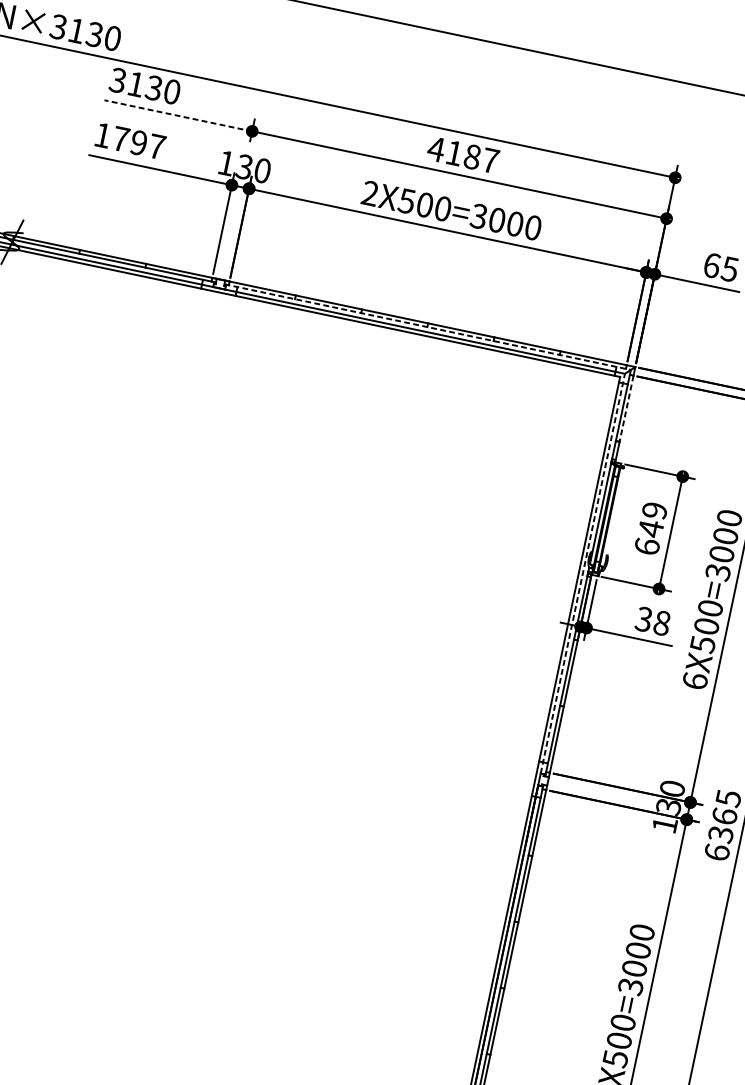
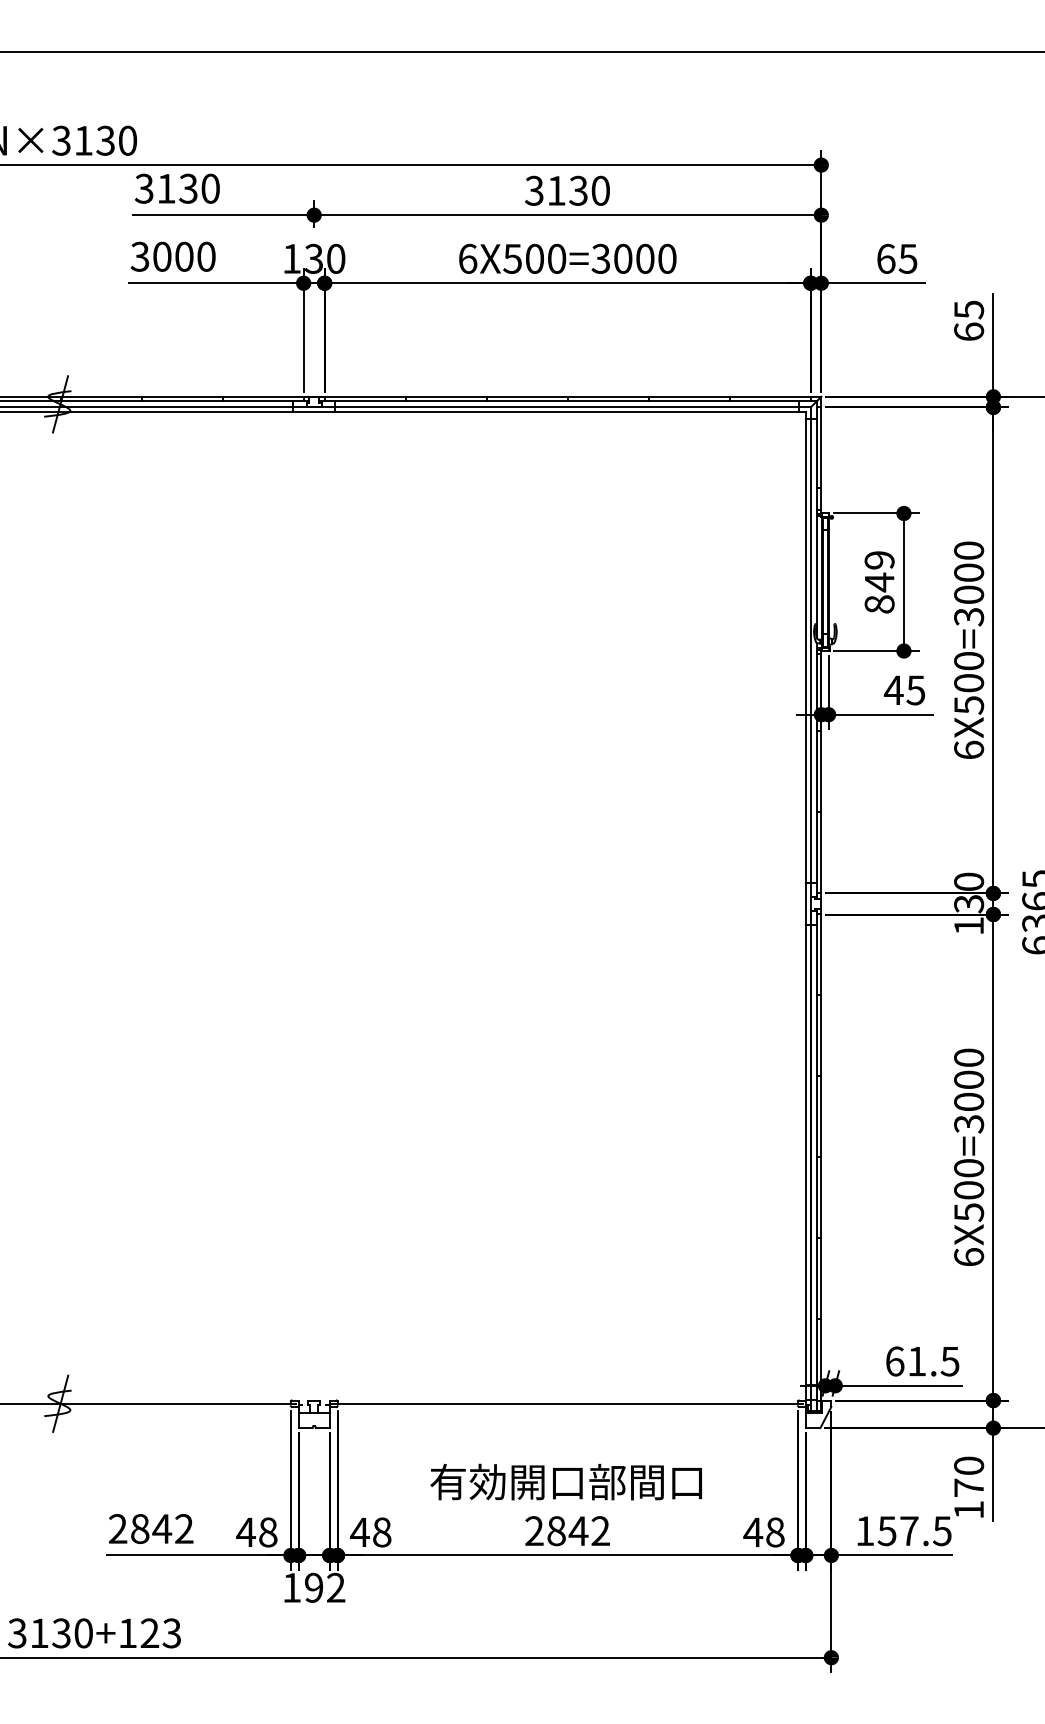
line: (178, 115) -> (223, 215), dashed -> solid
text: (129, 140) -> (172, 256), 1797 -> 3000
text: (462, 154) -> (566, 190), 4187 -> 3130
text: (370, 193) -> (467, 258), 2X500=3000 -> 6X500=3000
line: (427, 327) -> (568, 401), dashed -> solid
line: (626, 408) -> (821, 447), dashed -> solid
text: (647, 546) -> (879, 604), 649 -> 849
line: (582, 573) -> (810, 651), dashed -> solid
text: (652, 621) -> (904, 690), 38 -> 45

